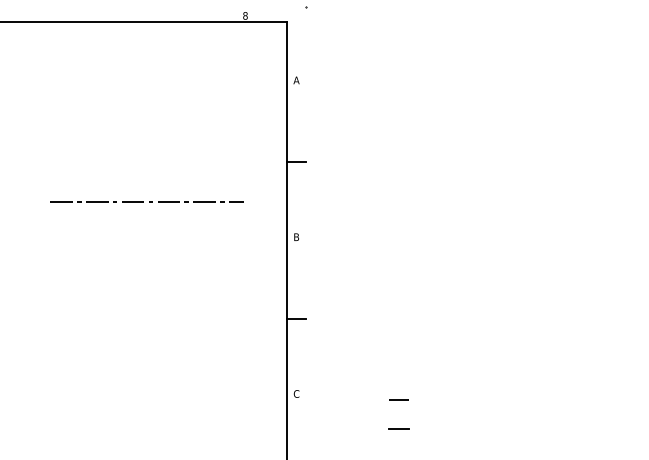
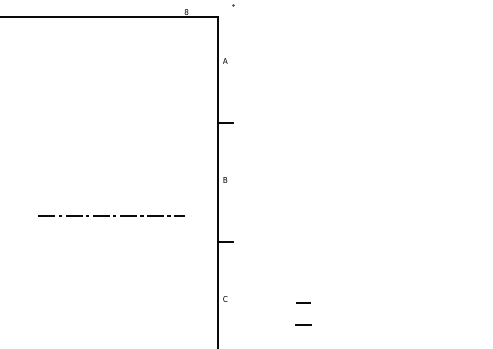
line: (144, 201) -> (109, 215), moved

